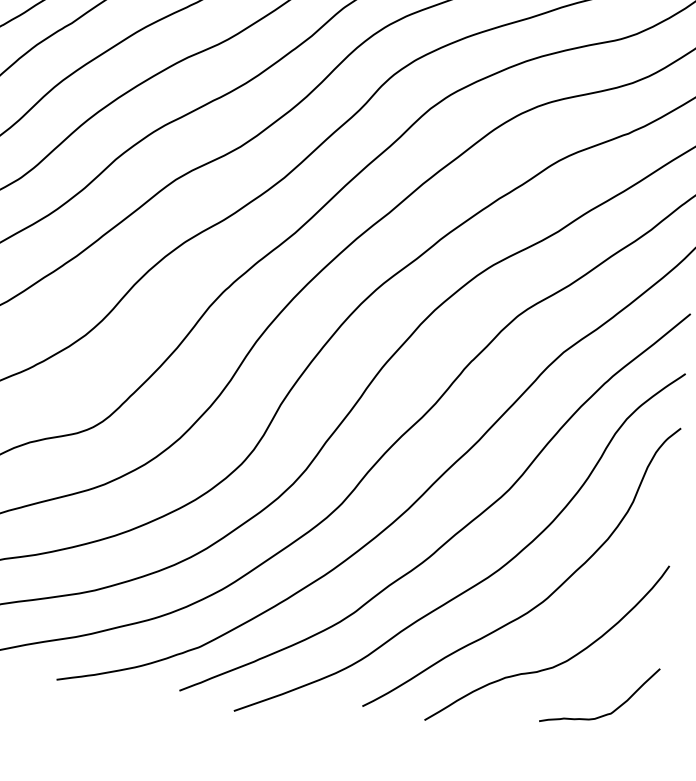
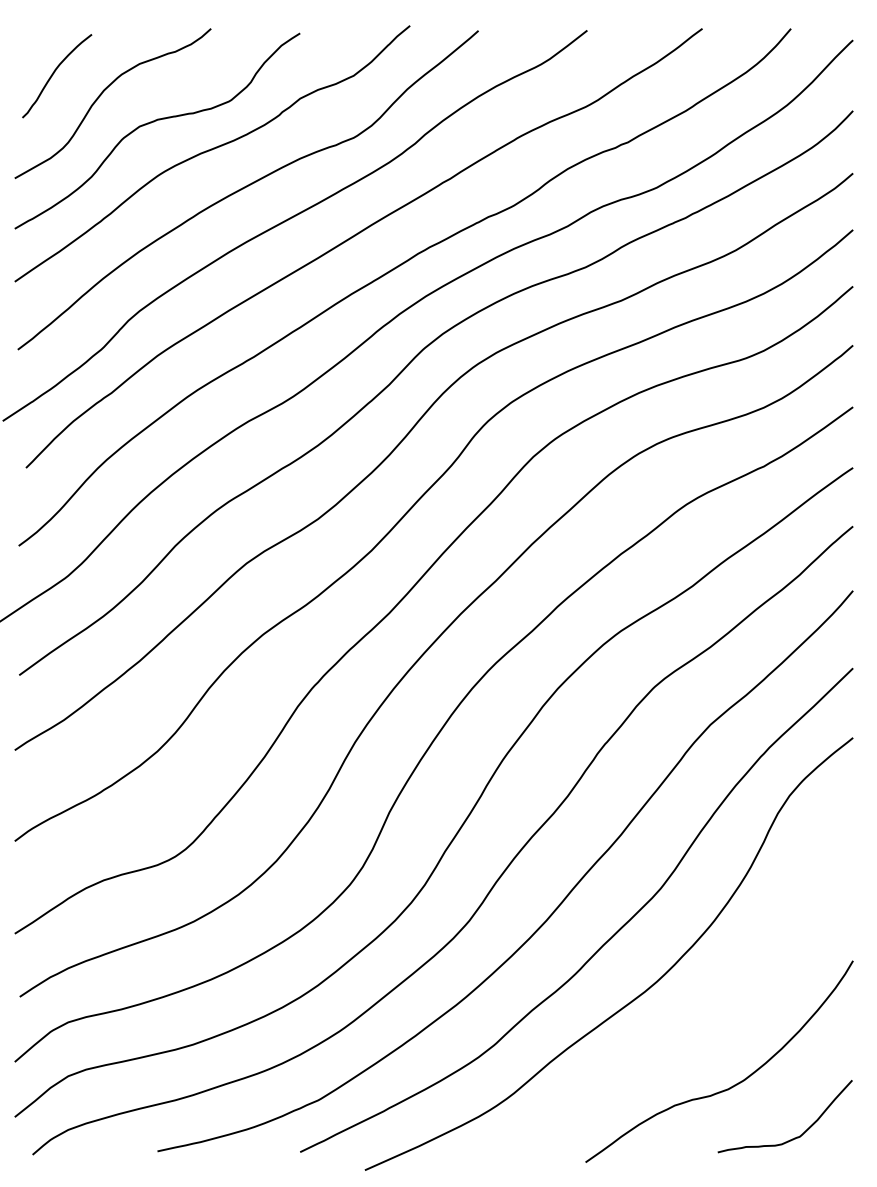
curve: (547, 597) -> (715, 1008), removed

